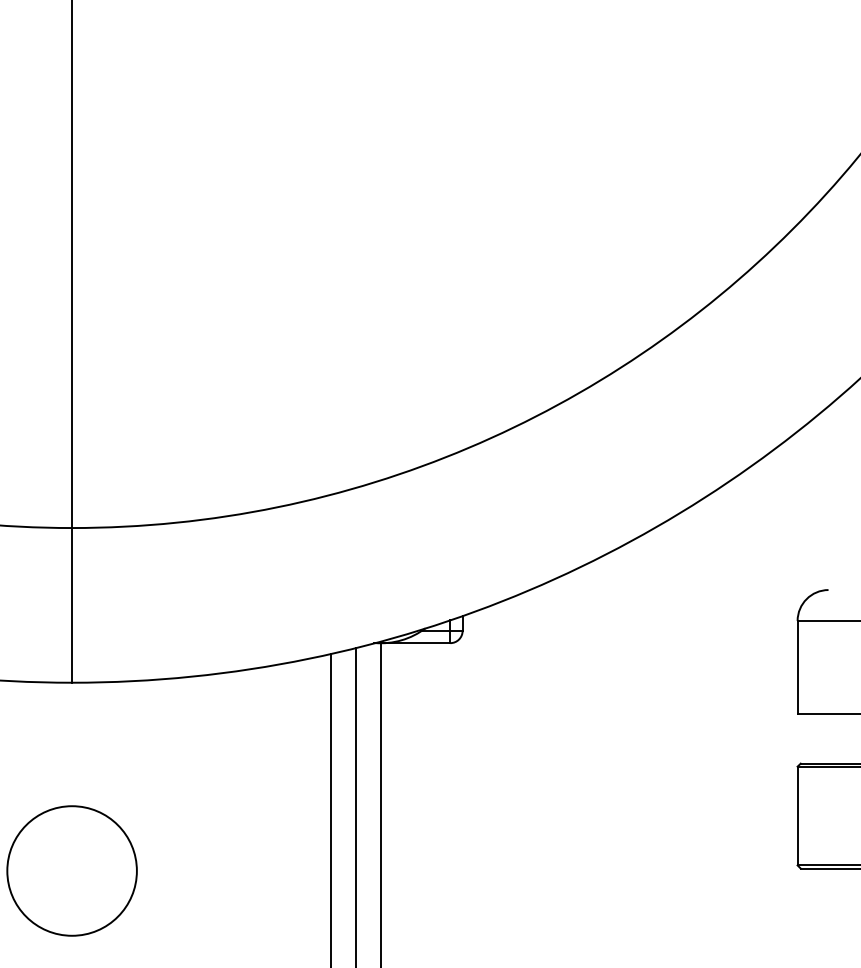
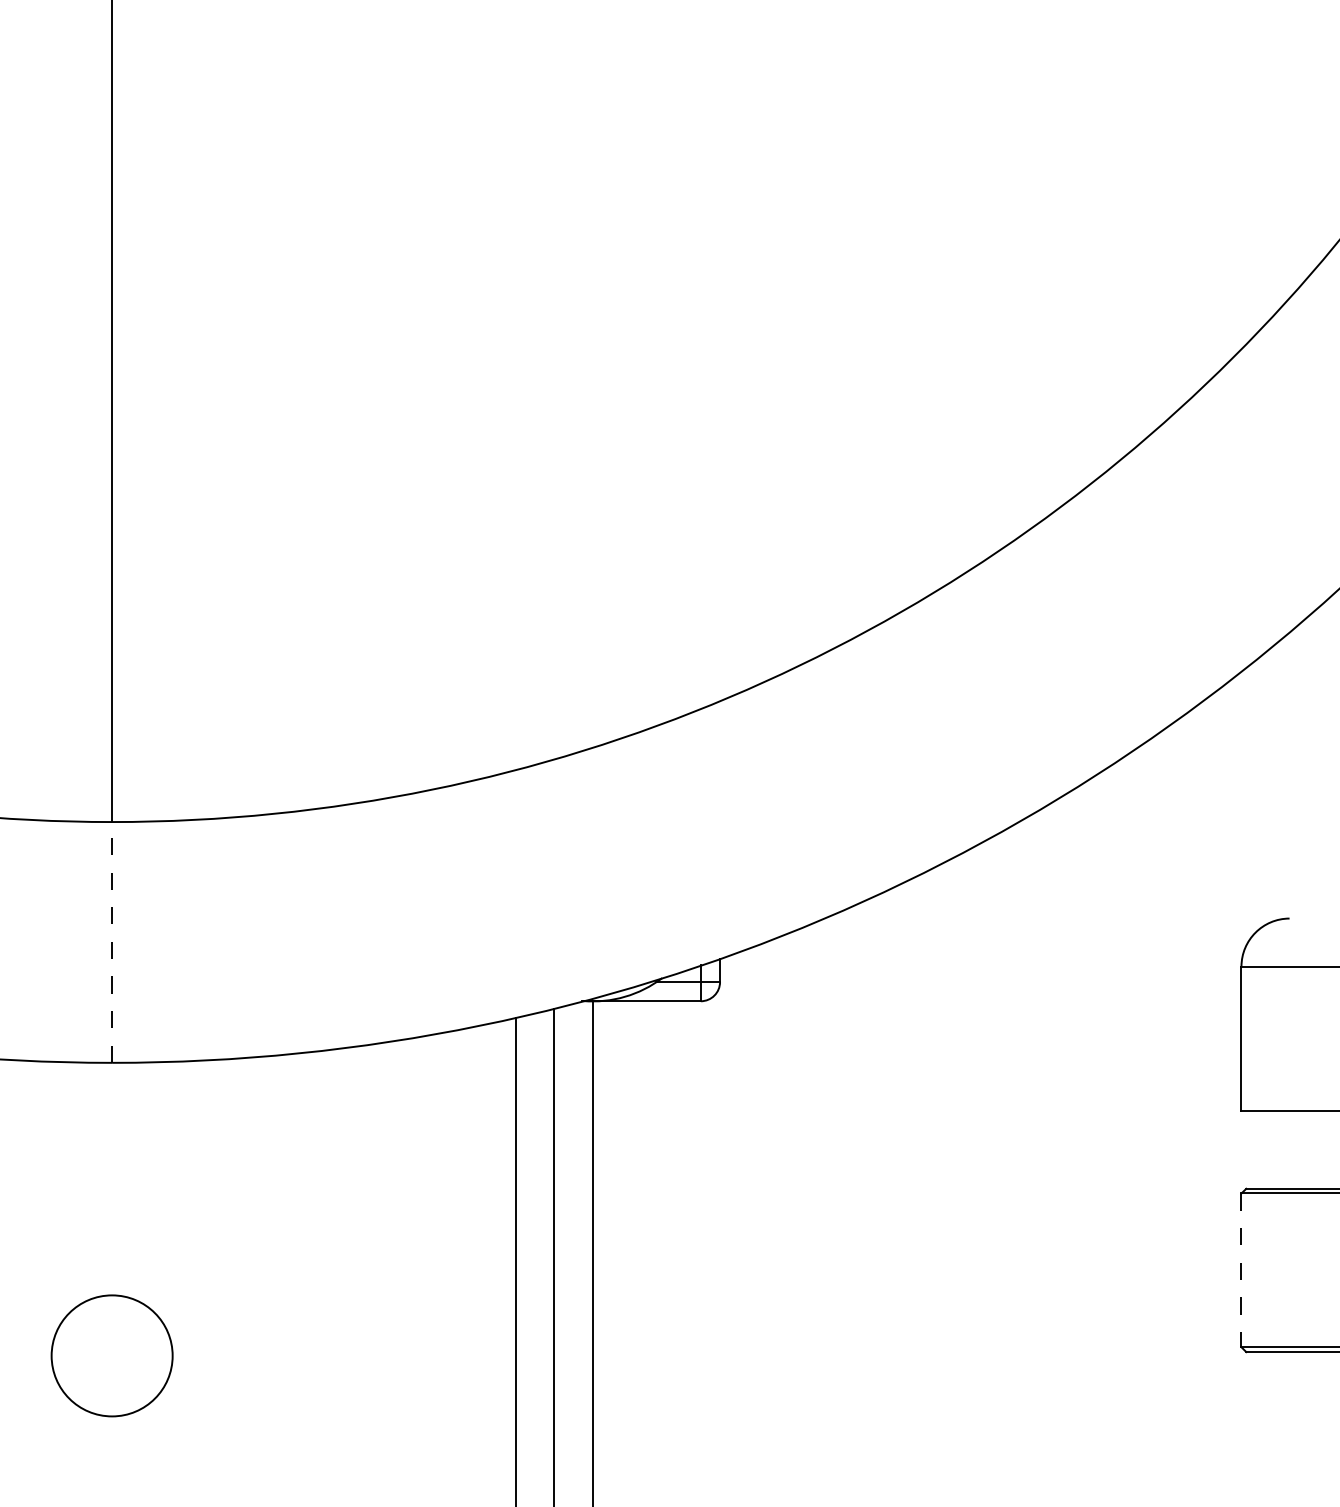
line: (72, 604) -> (112, 941), solid -> dashed
line: (797, 816) -> (1241, 1271), solid -> dashed
circle: (71, 870) -> (111, 1355), size x0.6

